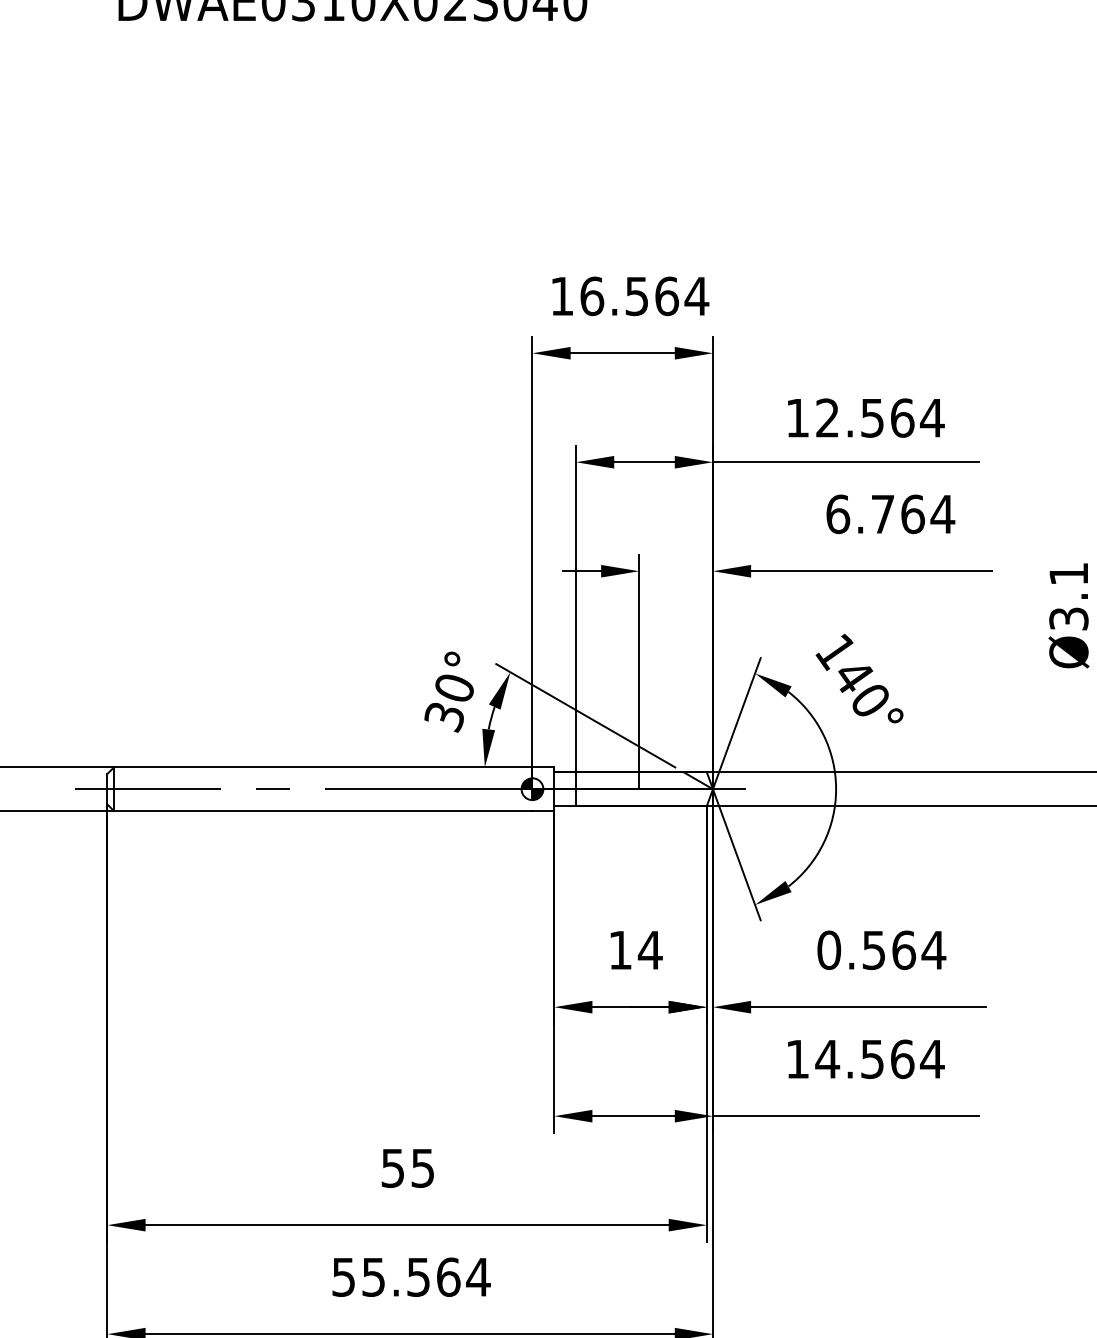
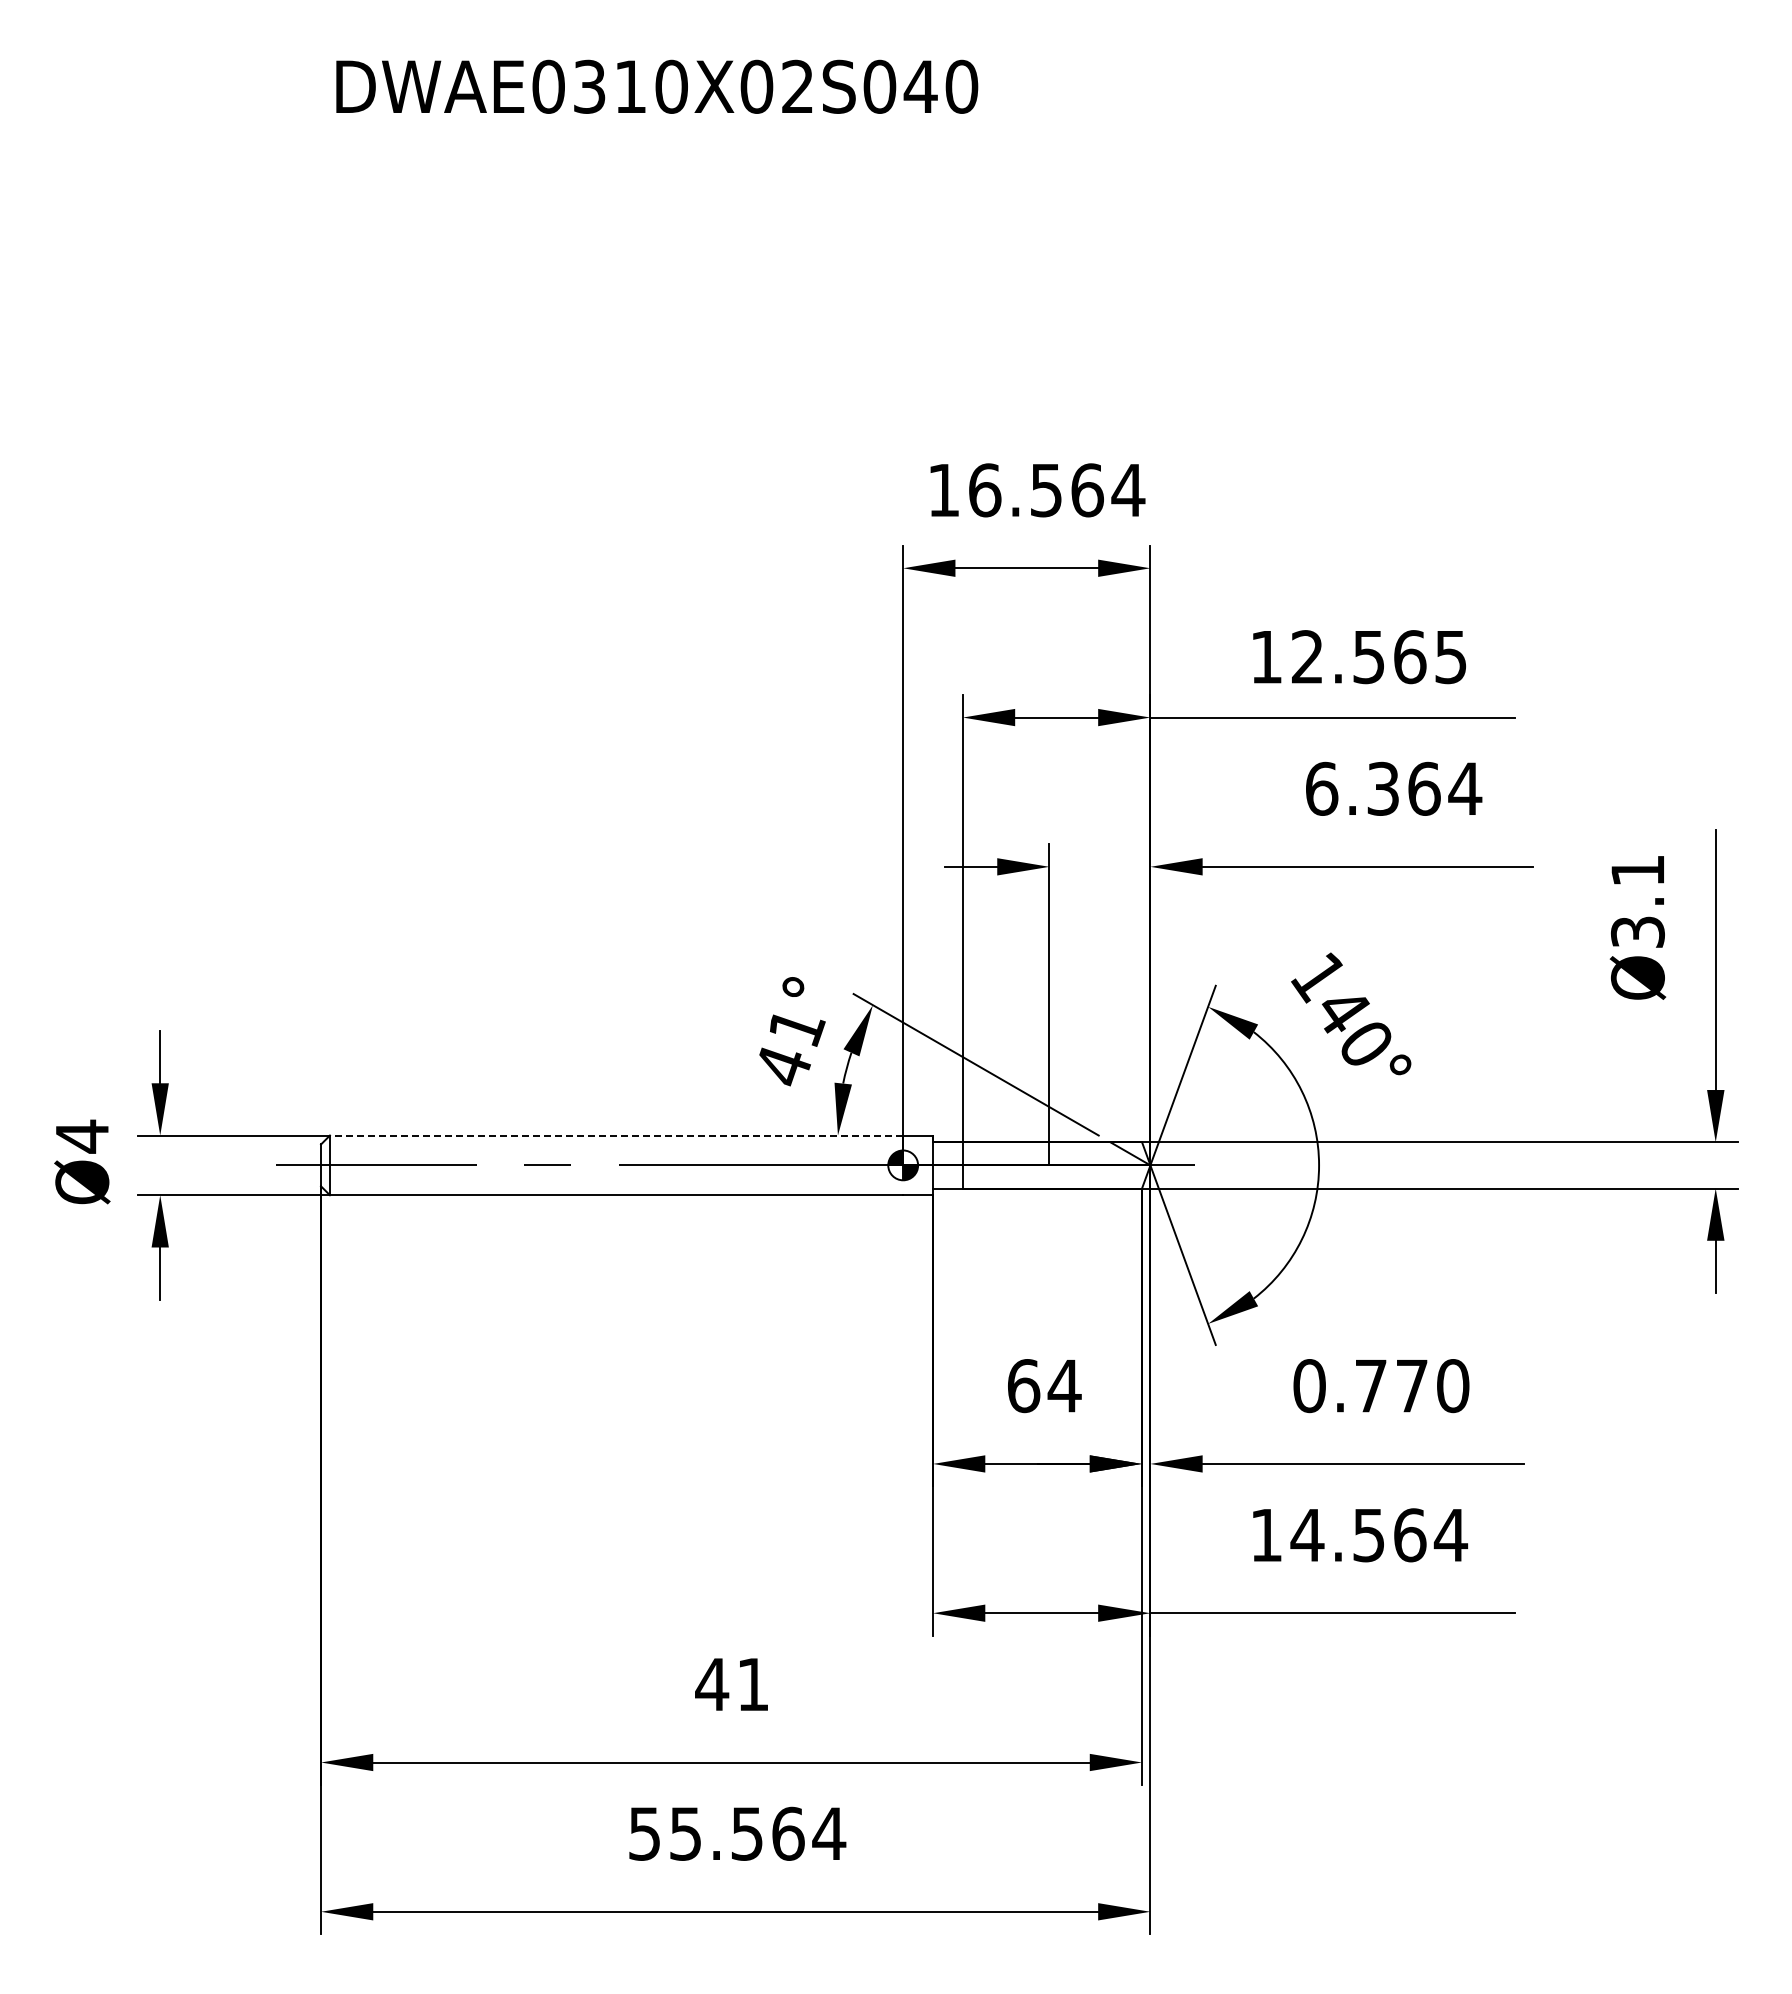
text: (932, 418) -> (1450, 657), 12.564 -> 12.565
text: (882, 514) -> (1382, 788), 6.764 -> 6.364
text: (450, 703) -> (790, 1048), 30° -> 41°
line: (323, 767) -> (616, 1135), solid -> dashed
text: (621, 950) -> (1024, 1386), 14 -> 64
text: (904, 950) -> (1412, 1386), 0.564 -> 0.770
text: (407, 1168) -> (731, 1684), 55 -> 41

